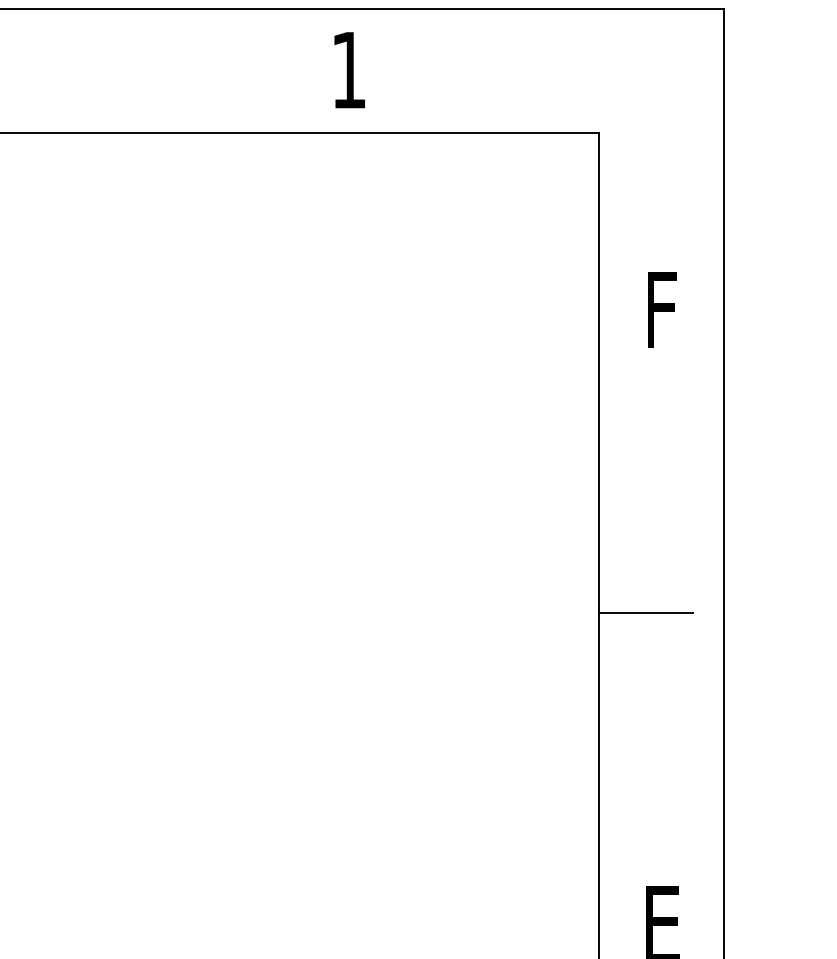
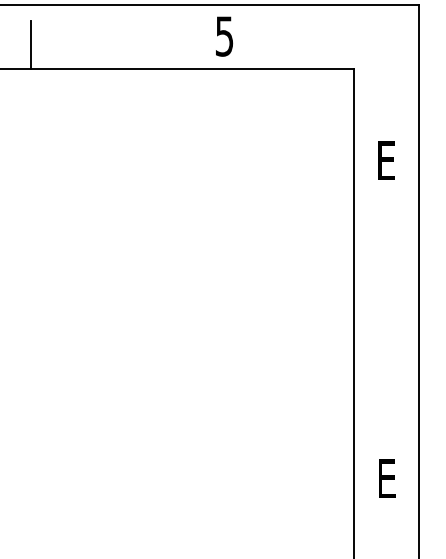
text: (348, 70) -> (224, 36), 1 -> 5
text: (661, 309) -> (386, 160), F -> E
line: (646, 612) -> (378, 317), removed

